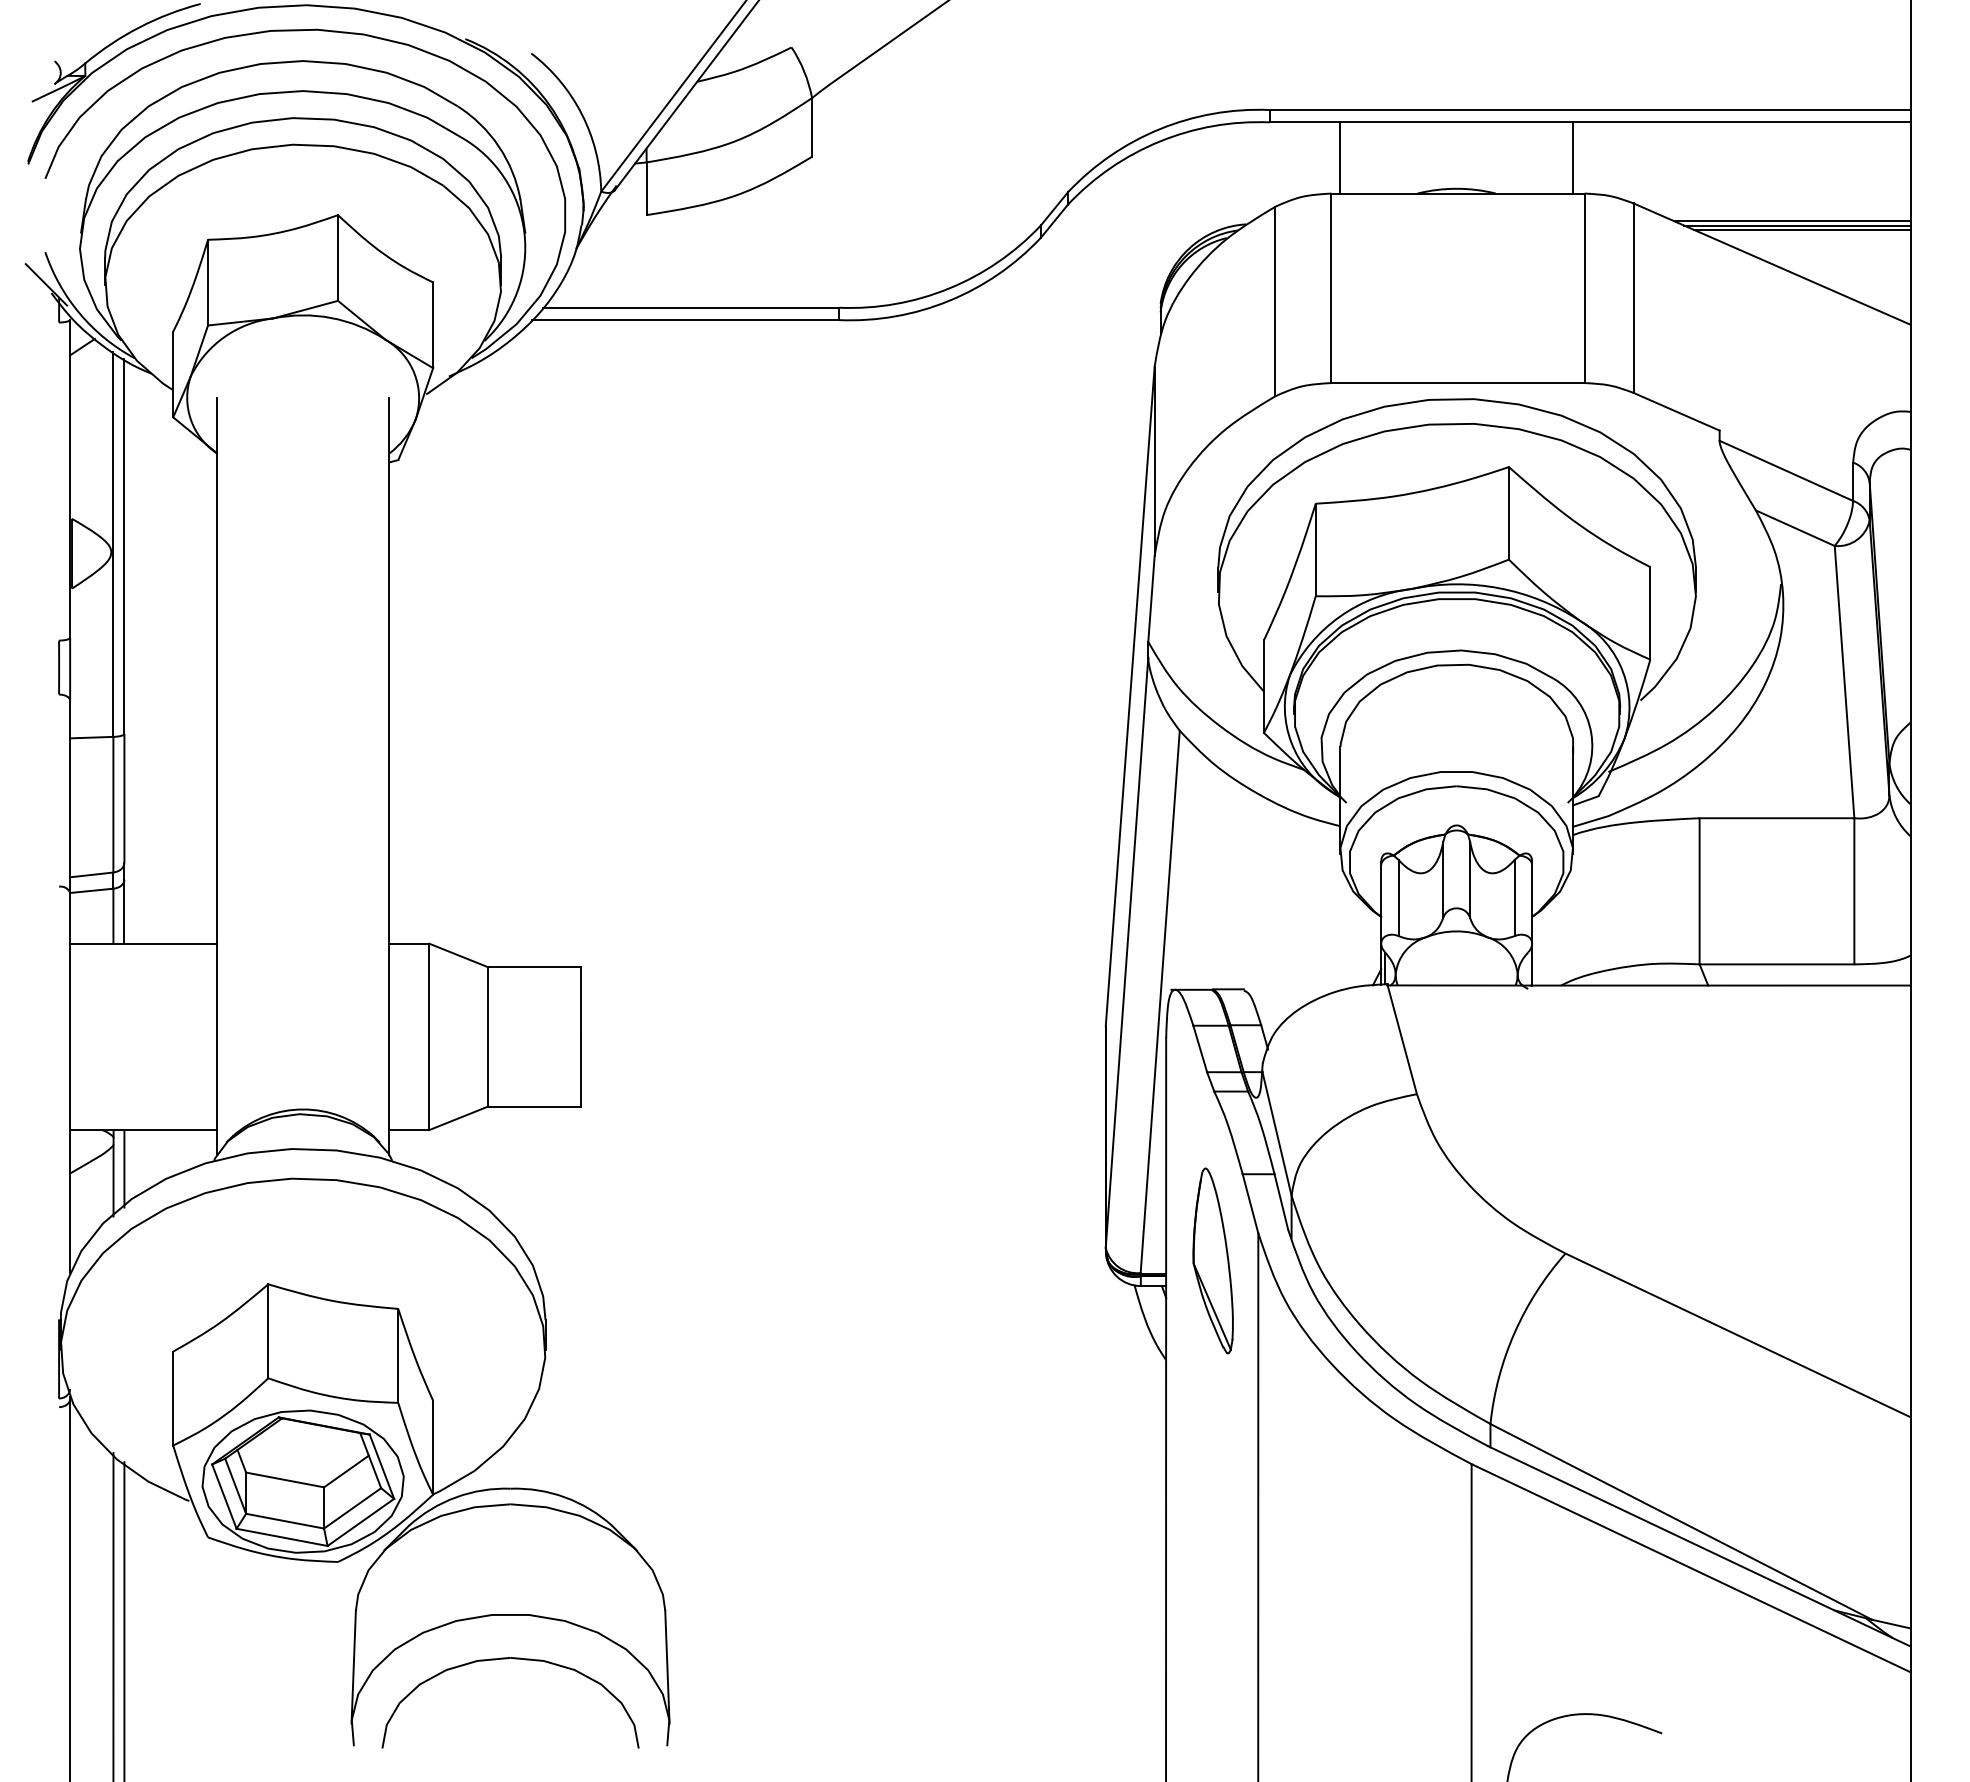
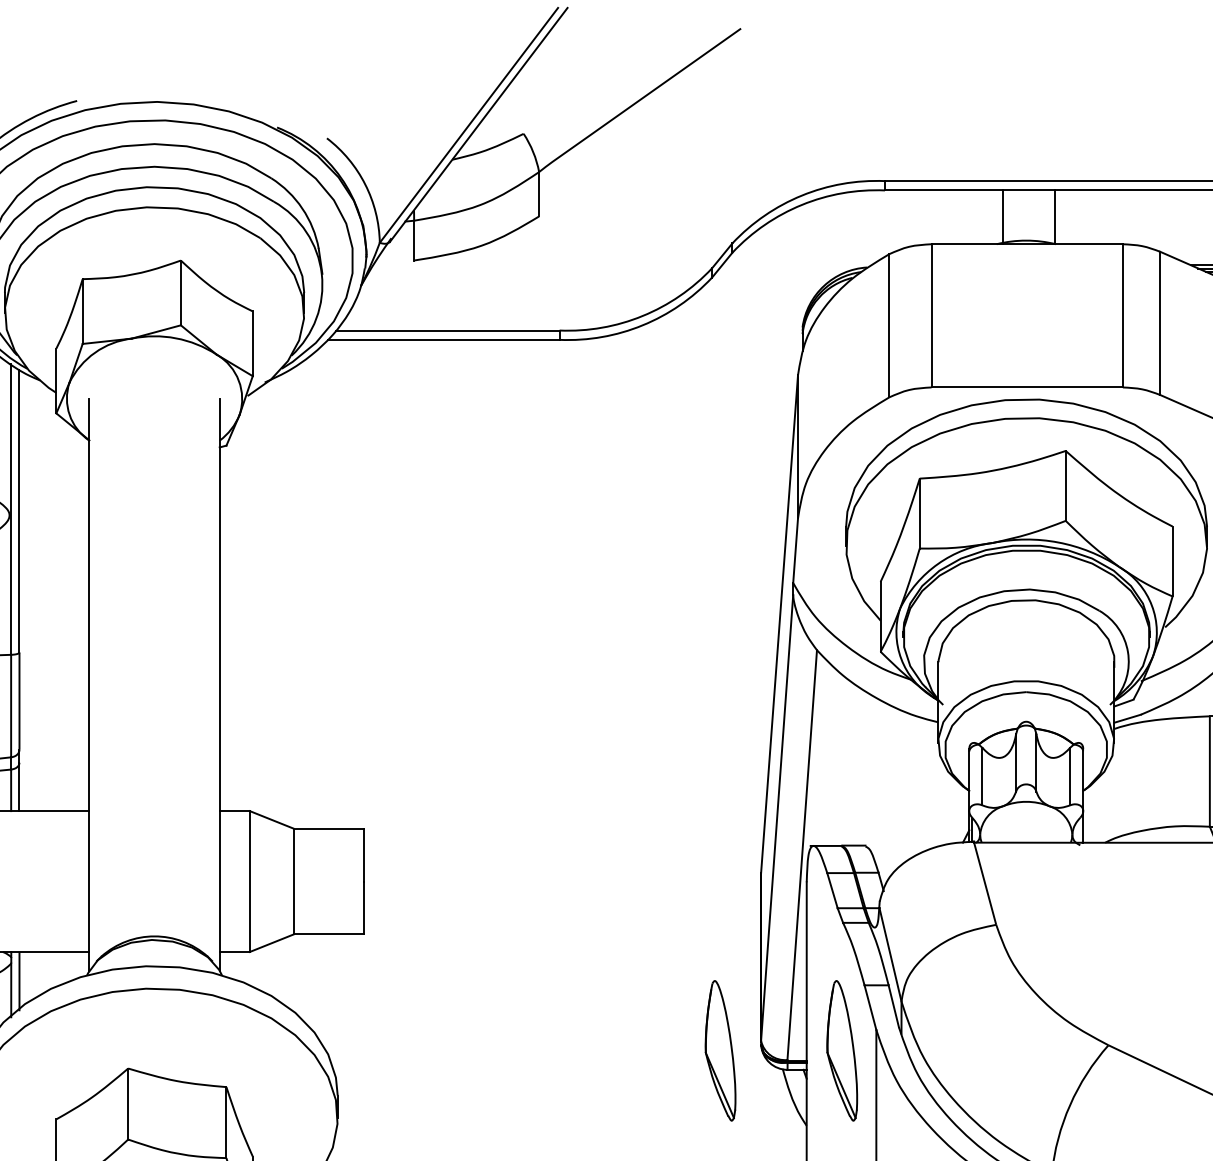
line: (1340, 157) -> (1003, 216), moved
line: (1573, 157) -> (1055, 216), moved
part: (1051, 1260) -> (720, 1050), added

